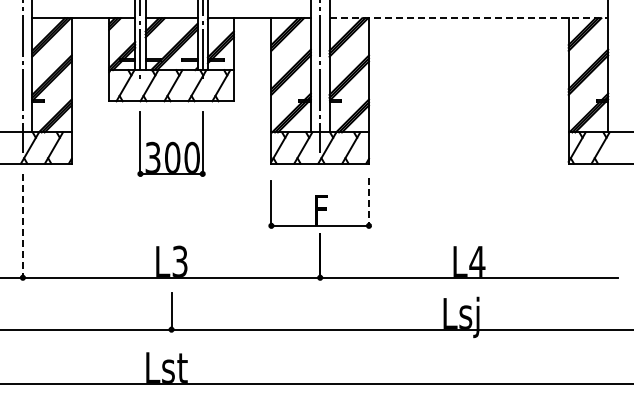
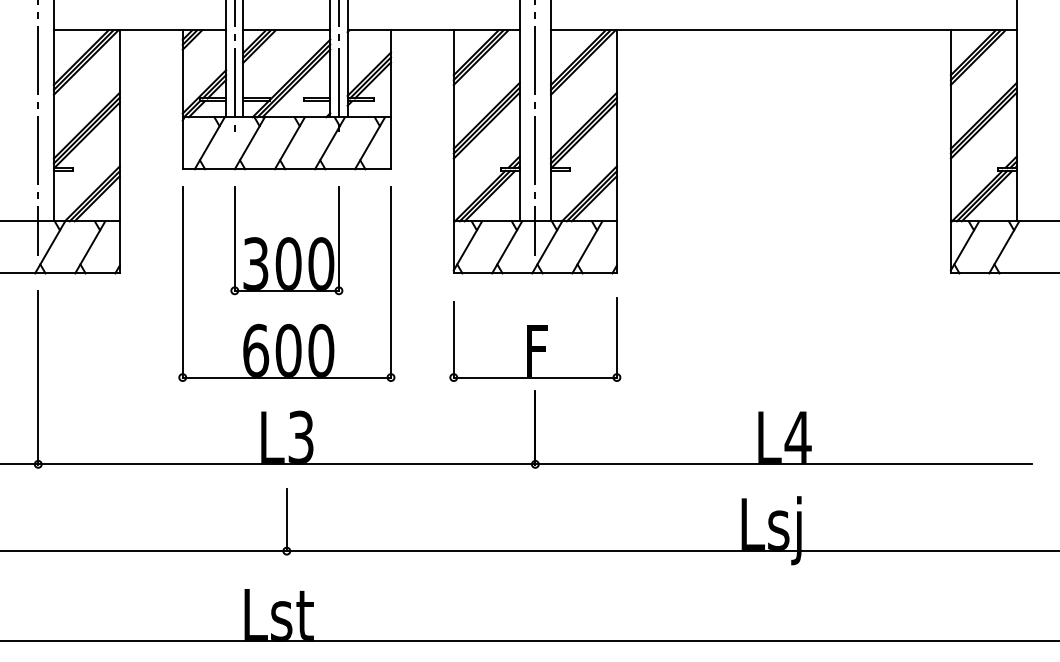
line: (469, 18) -> (784, 30), dashed -> solid
part: (172, 193) -> (288, 323), added
line: (368, 202) -> (616, 338), dashed -> solid
line: (22, 226) -> (37, 378), dashed -> solid

